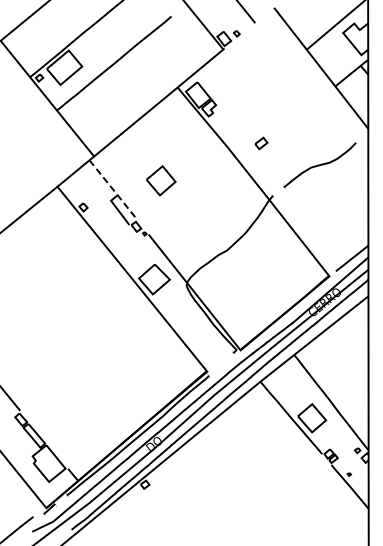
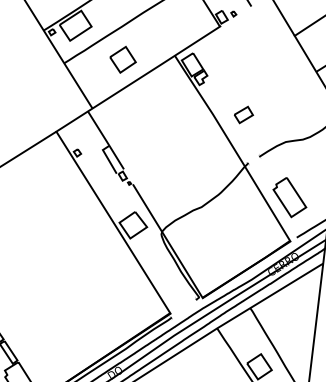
part: (261, 143) -> (243, 115), size x1.67
part: (161, 180) -> (123, 59), moved
line: (113, 189) -> (106, 140), dashed -> solid
part: (322, 228) -> (289, 197), added

